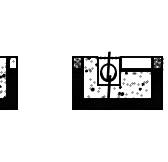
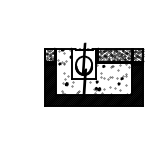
hatch: (136, 63) -> (114, 55), added

